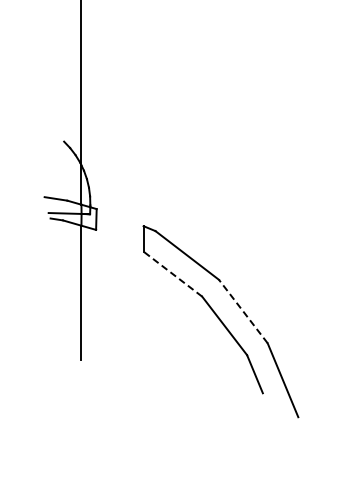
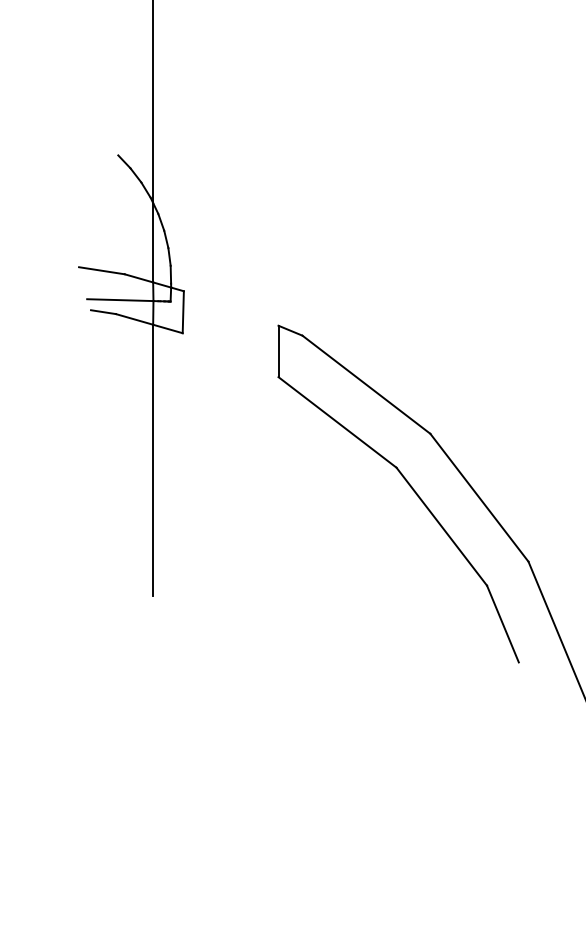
line: (172, 274) -> (336, 423), dashed -> solid
line: (243, 311) -> (479, 497), dashed -> solid

